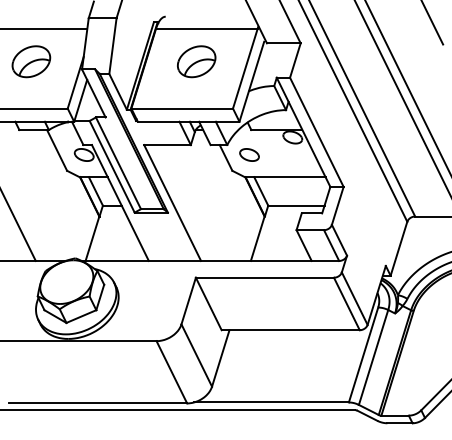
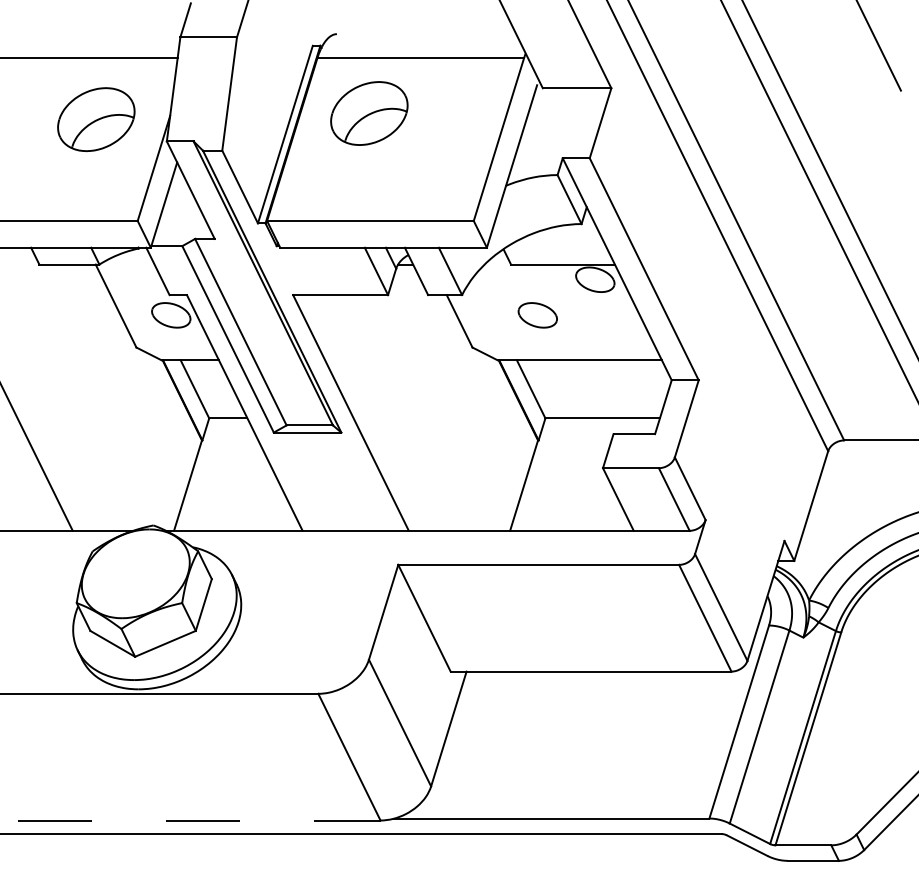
part: (31, 61) -> (96, 119), moved
part: (196, 61) -> (369, 113), moved
part: (249, 154) -> (537, 314), moved
line: (98, 403) -> (200, 820), solid -> dashed

